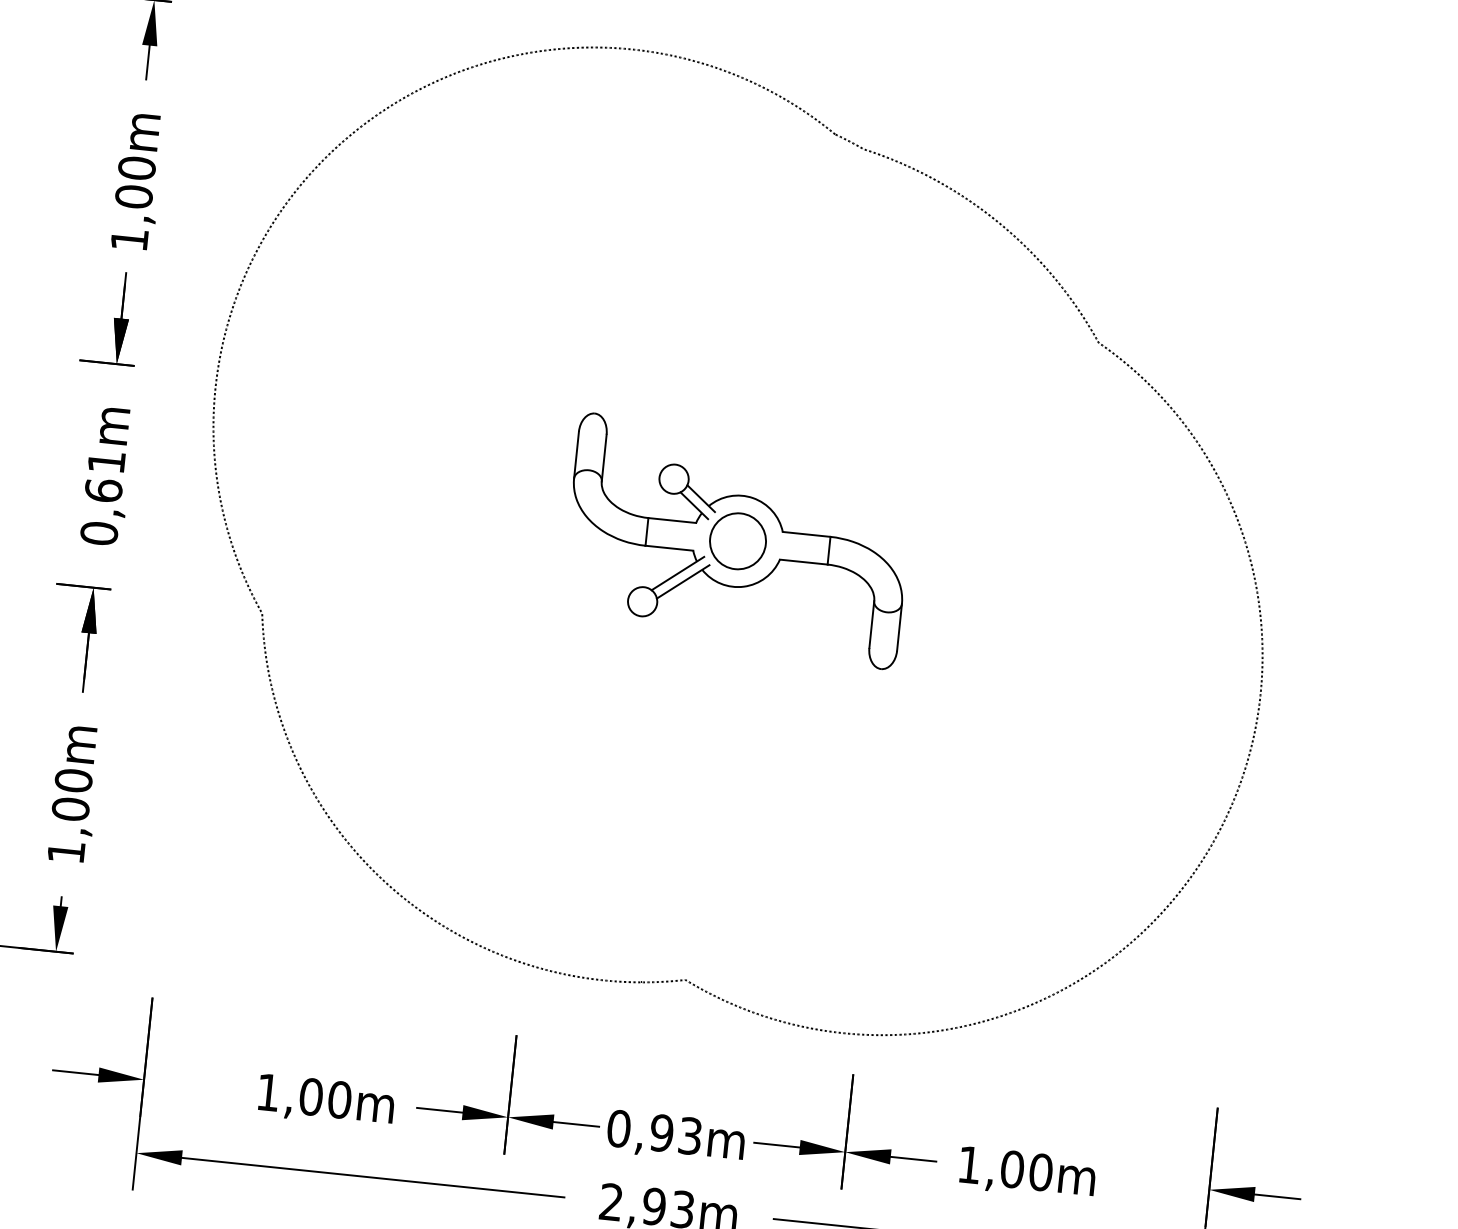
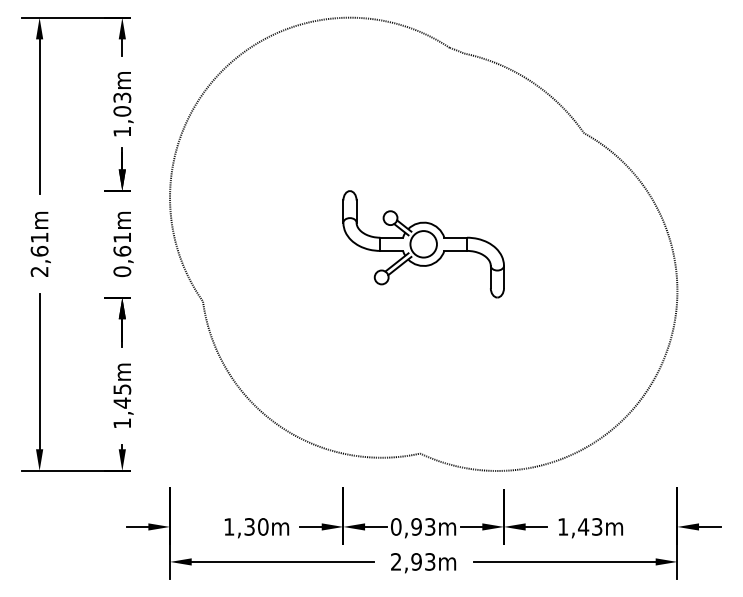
text: (137, 167) -> (122, 97), 1,00m -> 1,03m
text: (72, 795) -> (122, 396), 1,00m -> 1,45m
text: (311, 1096) -> (249, 526), 1,00m -> 1,30m
text: (1027, 1169) -> (590, 526), 1,00m -> 1,43m

